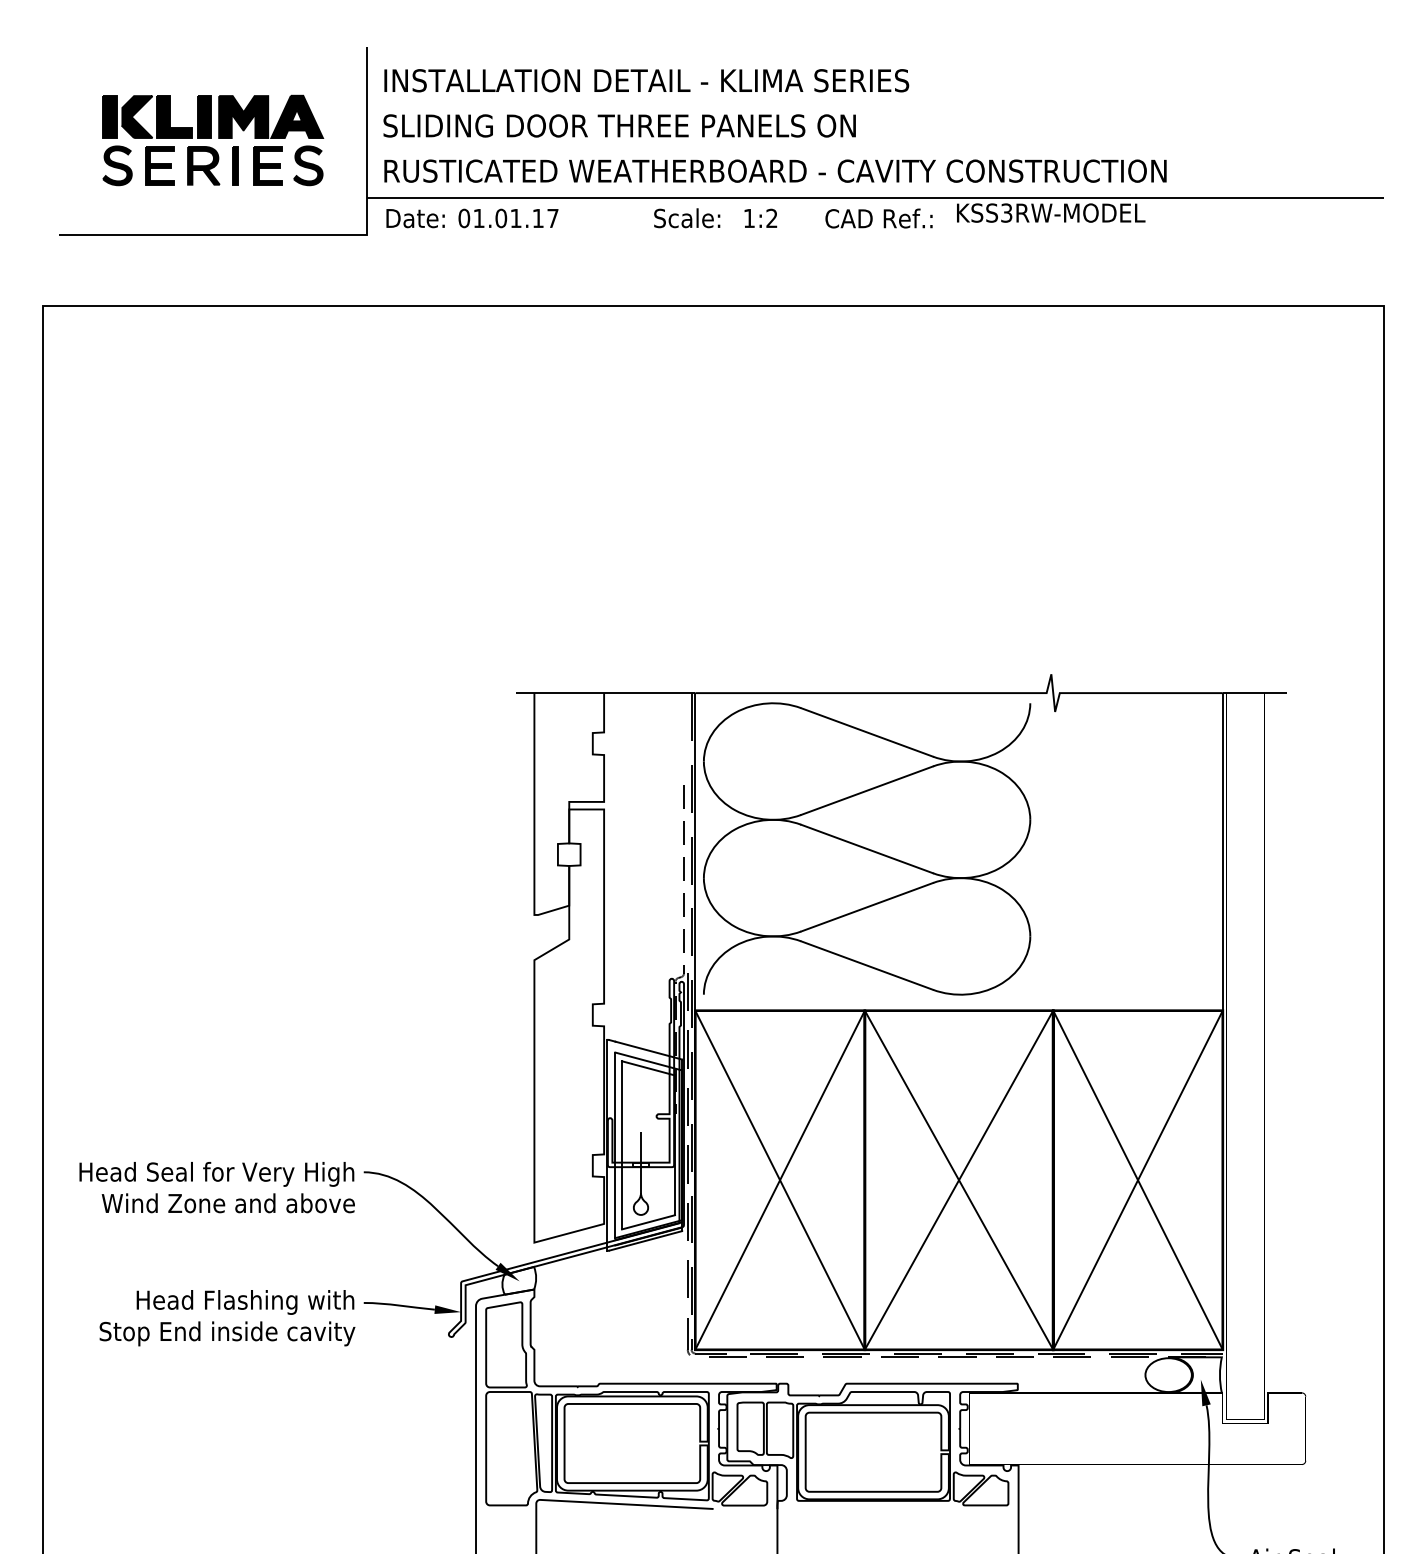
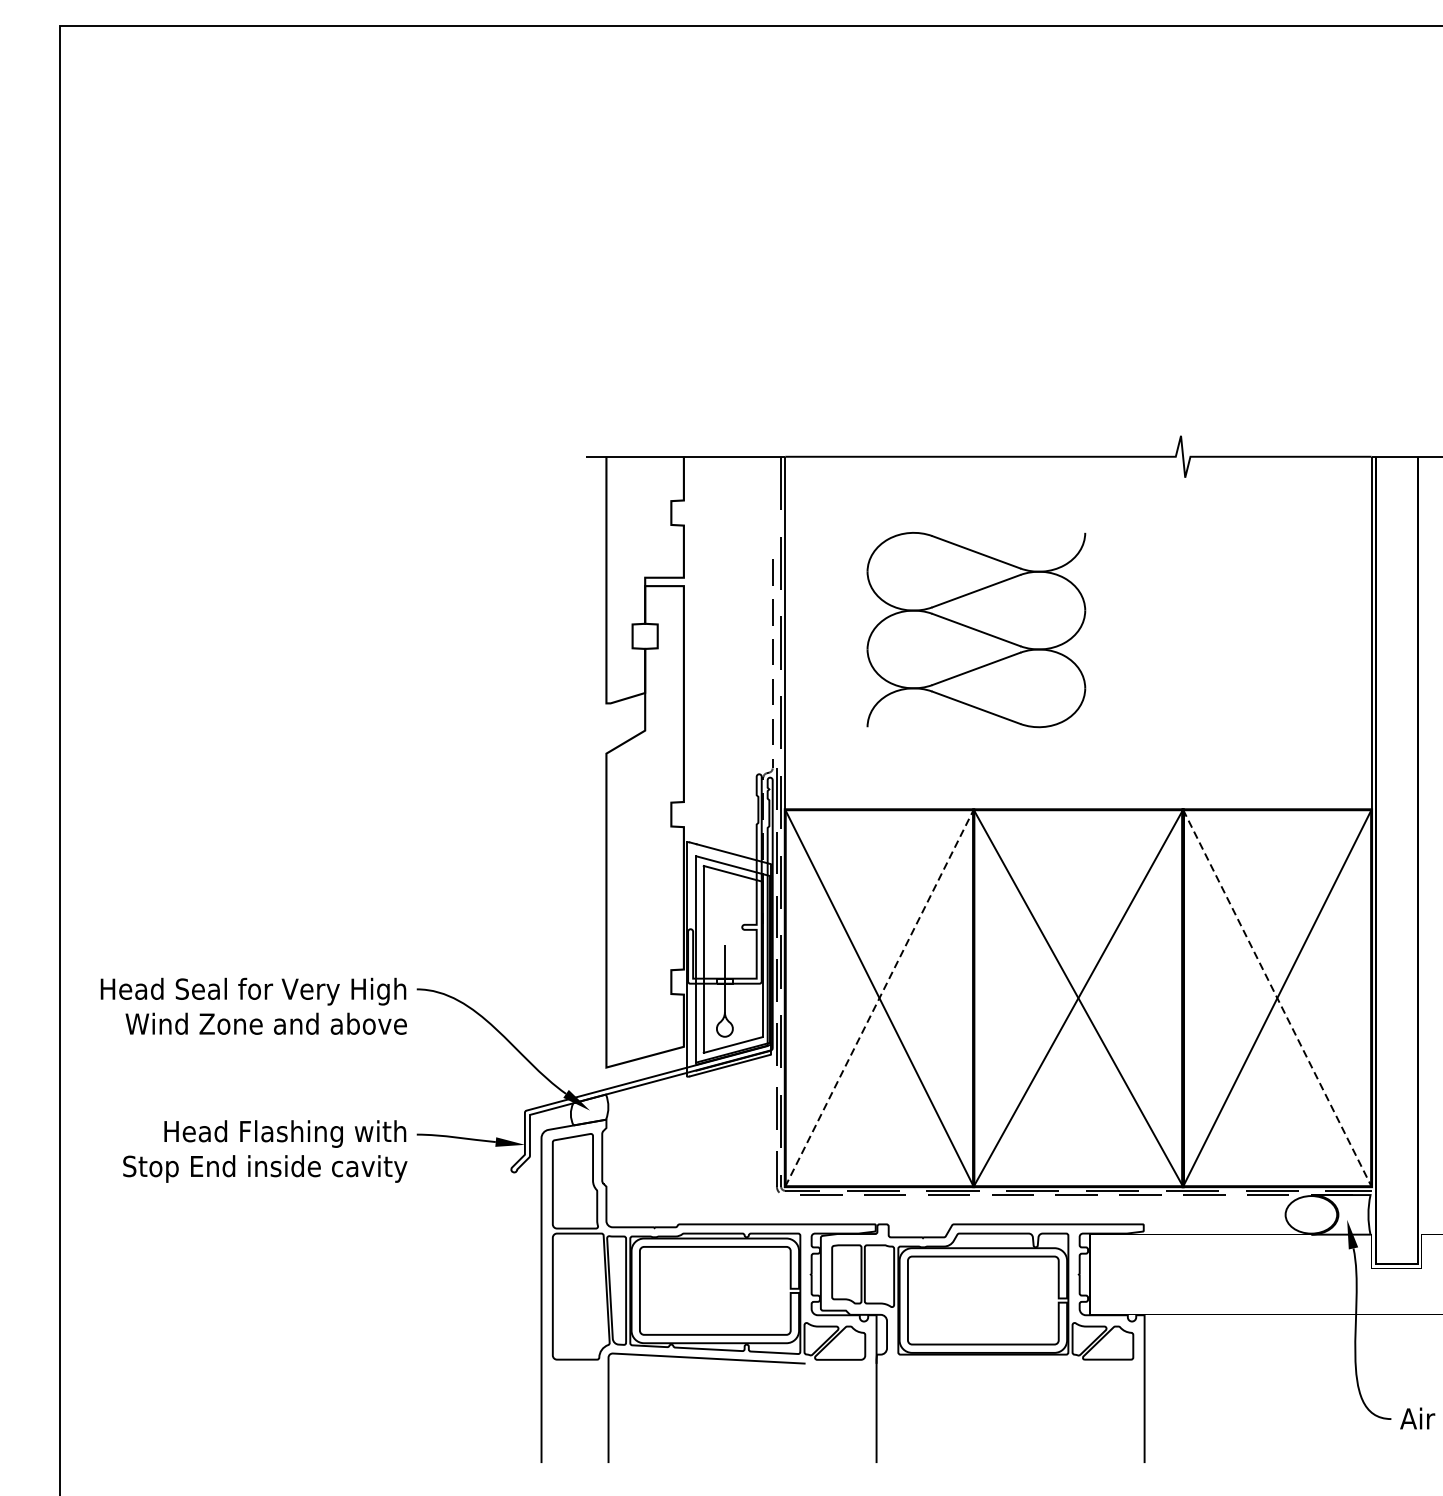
part: (867, 848) -> (976, 629), size x0.6
line: (780, 1180) -> (879, 998), solid -> dashed
line: (1138, 1180) -> (1277, 998), solid -> dashed

